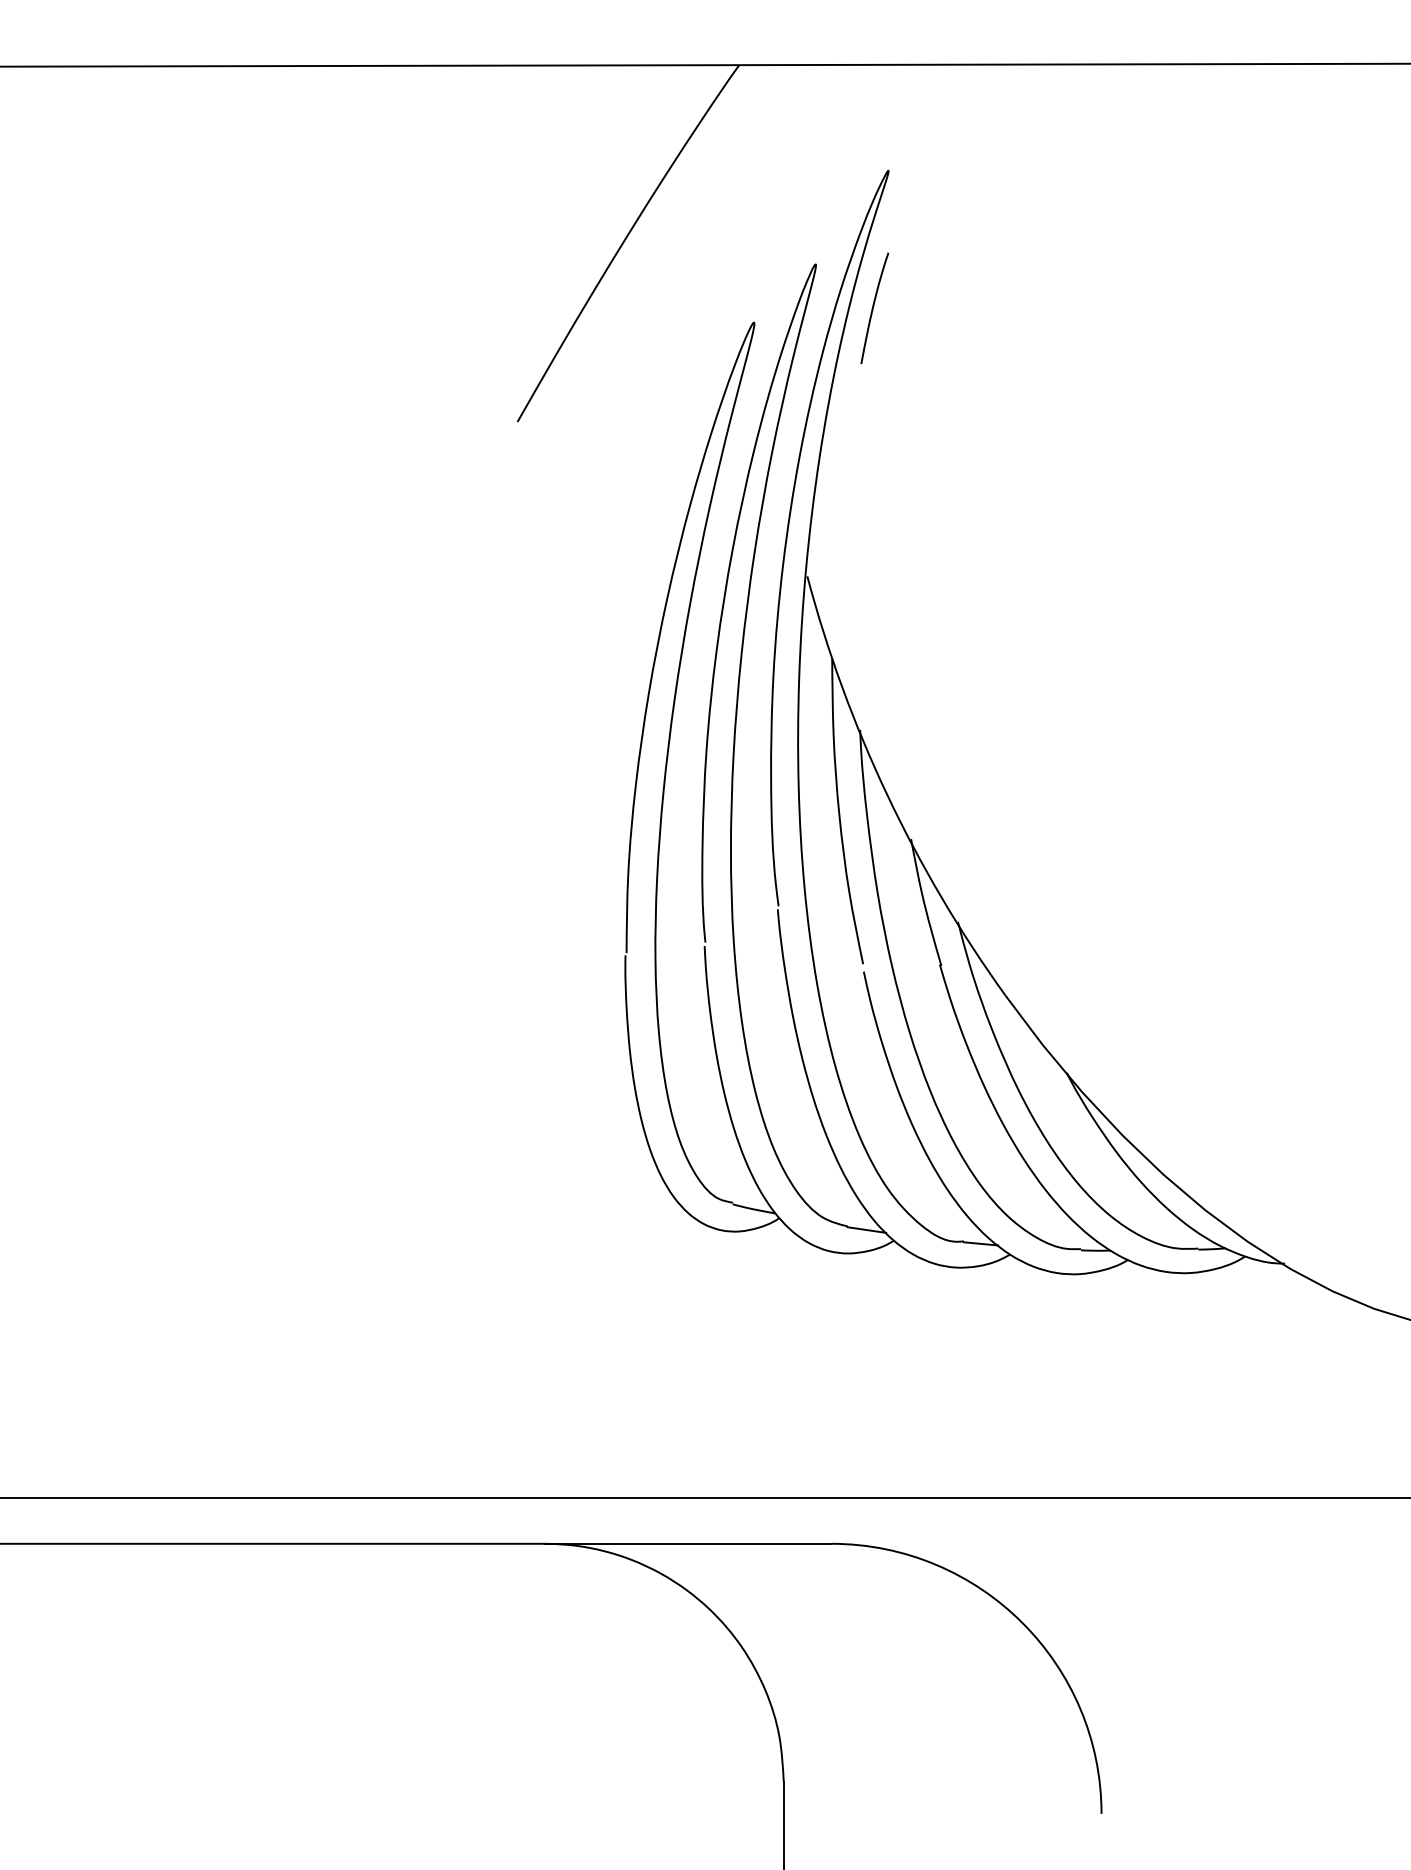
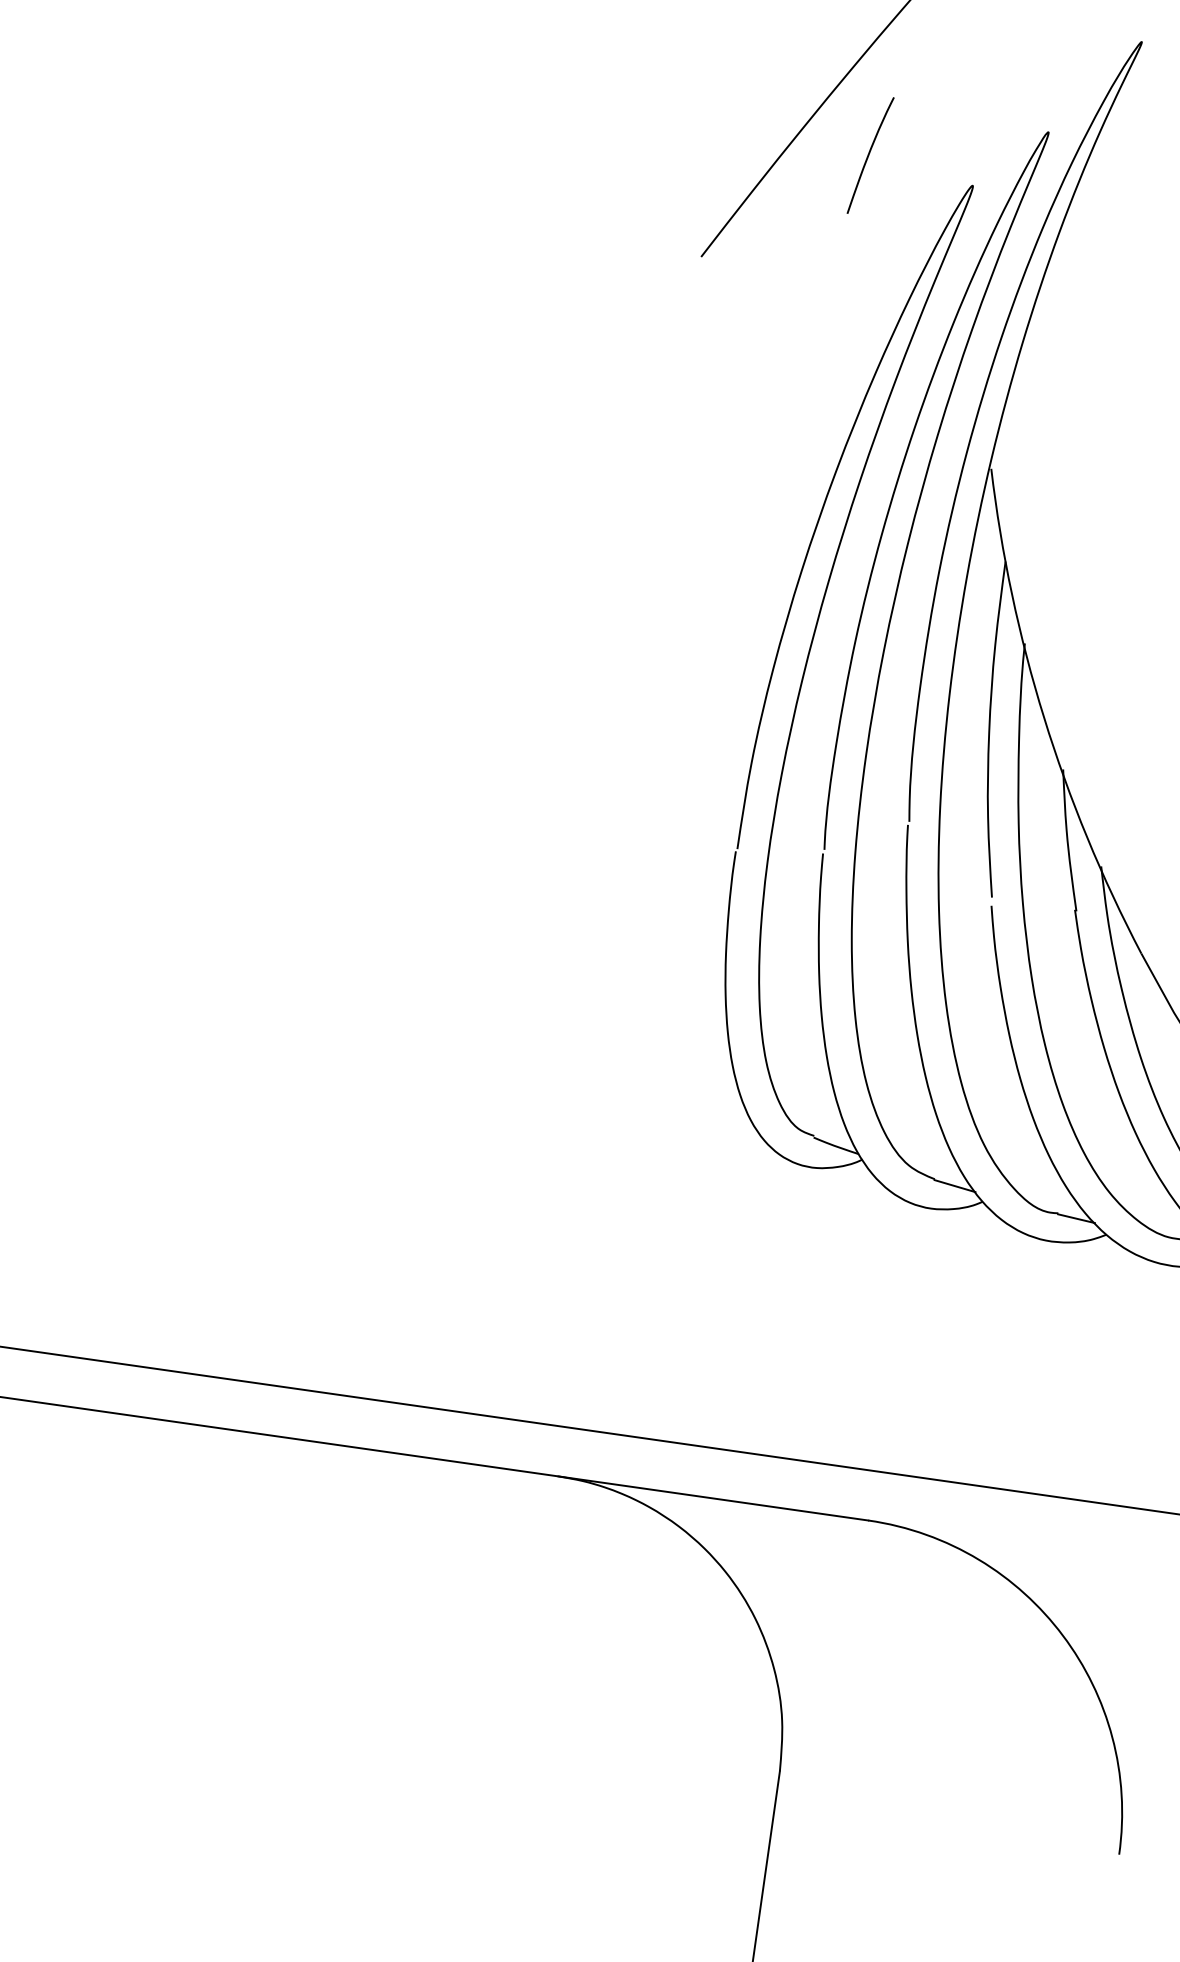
curve: (873, 308) -> (869, 155), moved

